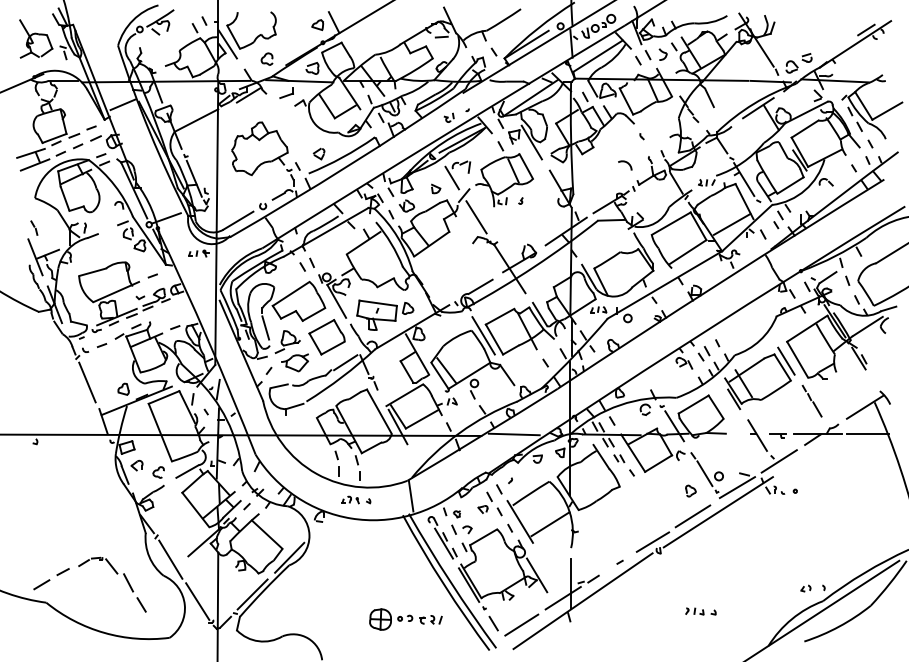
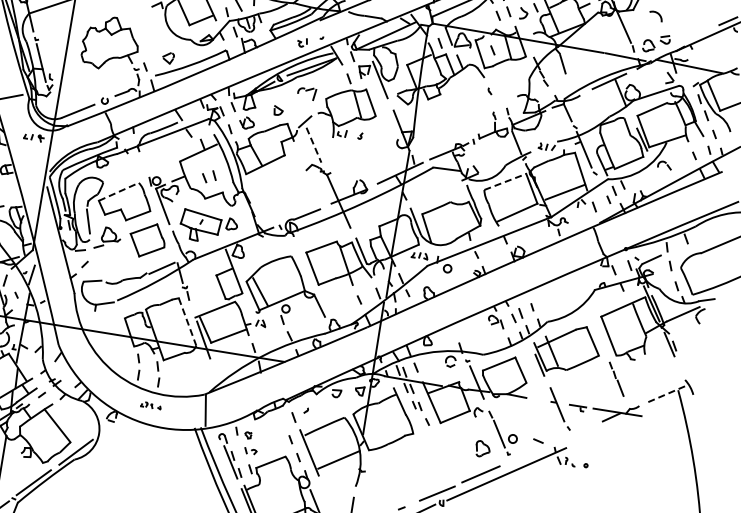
line: (638, 95) -> (492, 50), added
arc: (626, 163) -> (657, 14), moved
line: (451, 177) -> (295, 101), removed
line: (476, 217) -> (313, 145), solid -> dashed
line: (671, 223) -> (505, 181), solid -> dashed
part: (306, 264) -> (208, 176), moved
line: (291, 293) -> (119, 191), solid -> dashed
line: (483, 335) -> (302, 263), removed
line: (786, 360) -> (597, 335), removed
part: (294, 362) -> (111, 260), removed
line: (865, 407) -> (668, 393), solid -> dashed
line: (379, 412) -> (187, 322), solid -> dashed
line: (867, 433) -> (666, 419), removed
line: (513, 434) -> (316, 365), removed
line: (778, 461) -> (574, 433), removed
line: (737, 487) -> (529, 452), removed
part: (690, 490) -> (482, 448), size x1.4
part: (356, 499) -> (151, 405), size x0.7
part: (484, 502) -> (277, 428), removed
part: (461, 529) -> (250, 451), size x0.6

